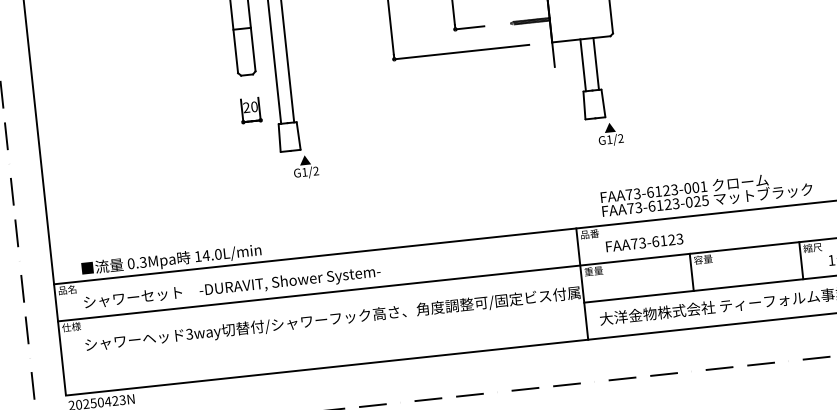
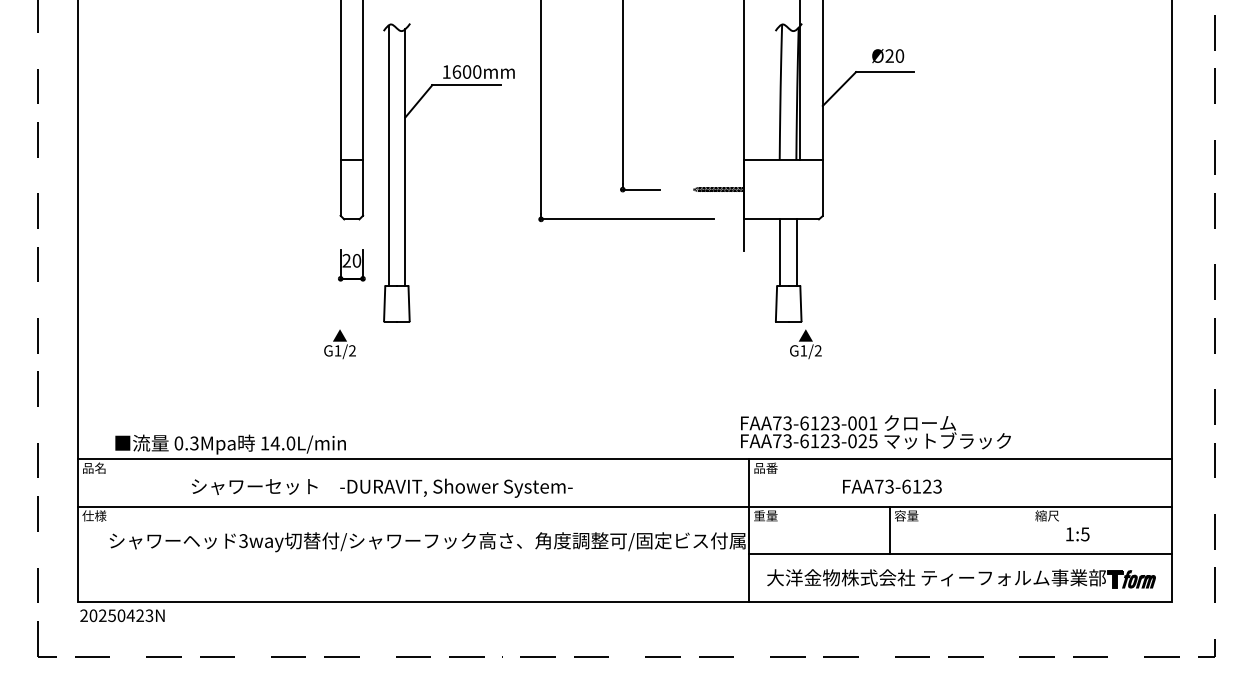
text: (305, 167) -> (339, 344), moved
text: (706, 193) -> (875, 432), moved
text: (644, 242) -> (892, 486), moved
line: (800, 260) -> (1030, 530), removed
text: (232, 287) -> (382, 487), moved

